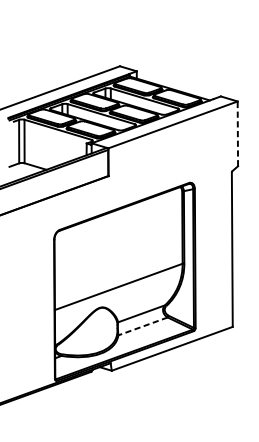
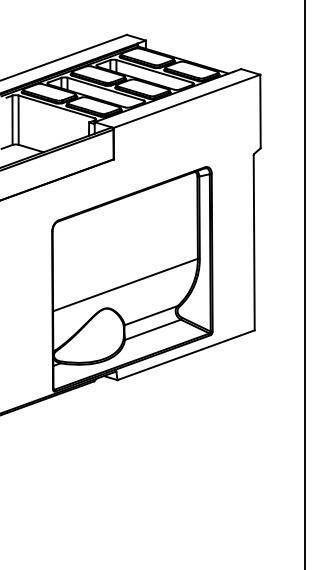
line: (237, 133) -> (260, 111), dashed -> solid
line: (143, 326) -> (153, 329), dashed -> solid

